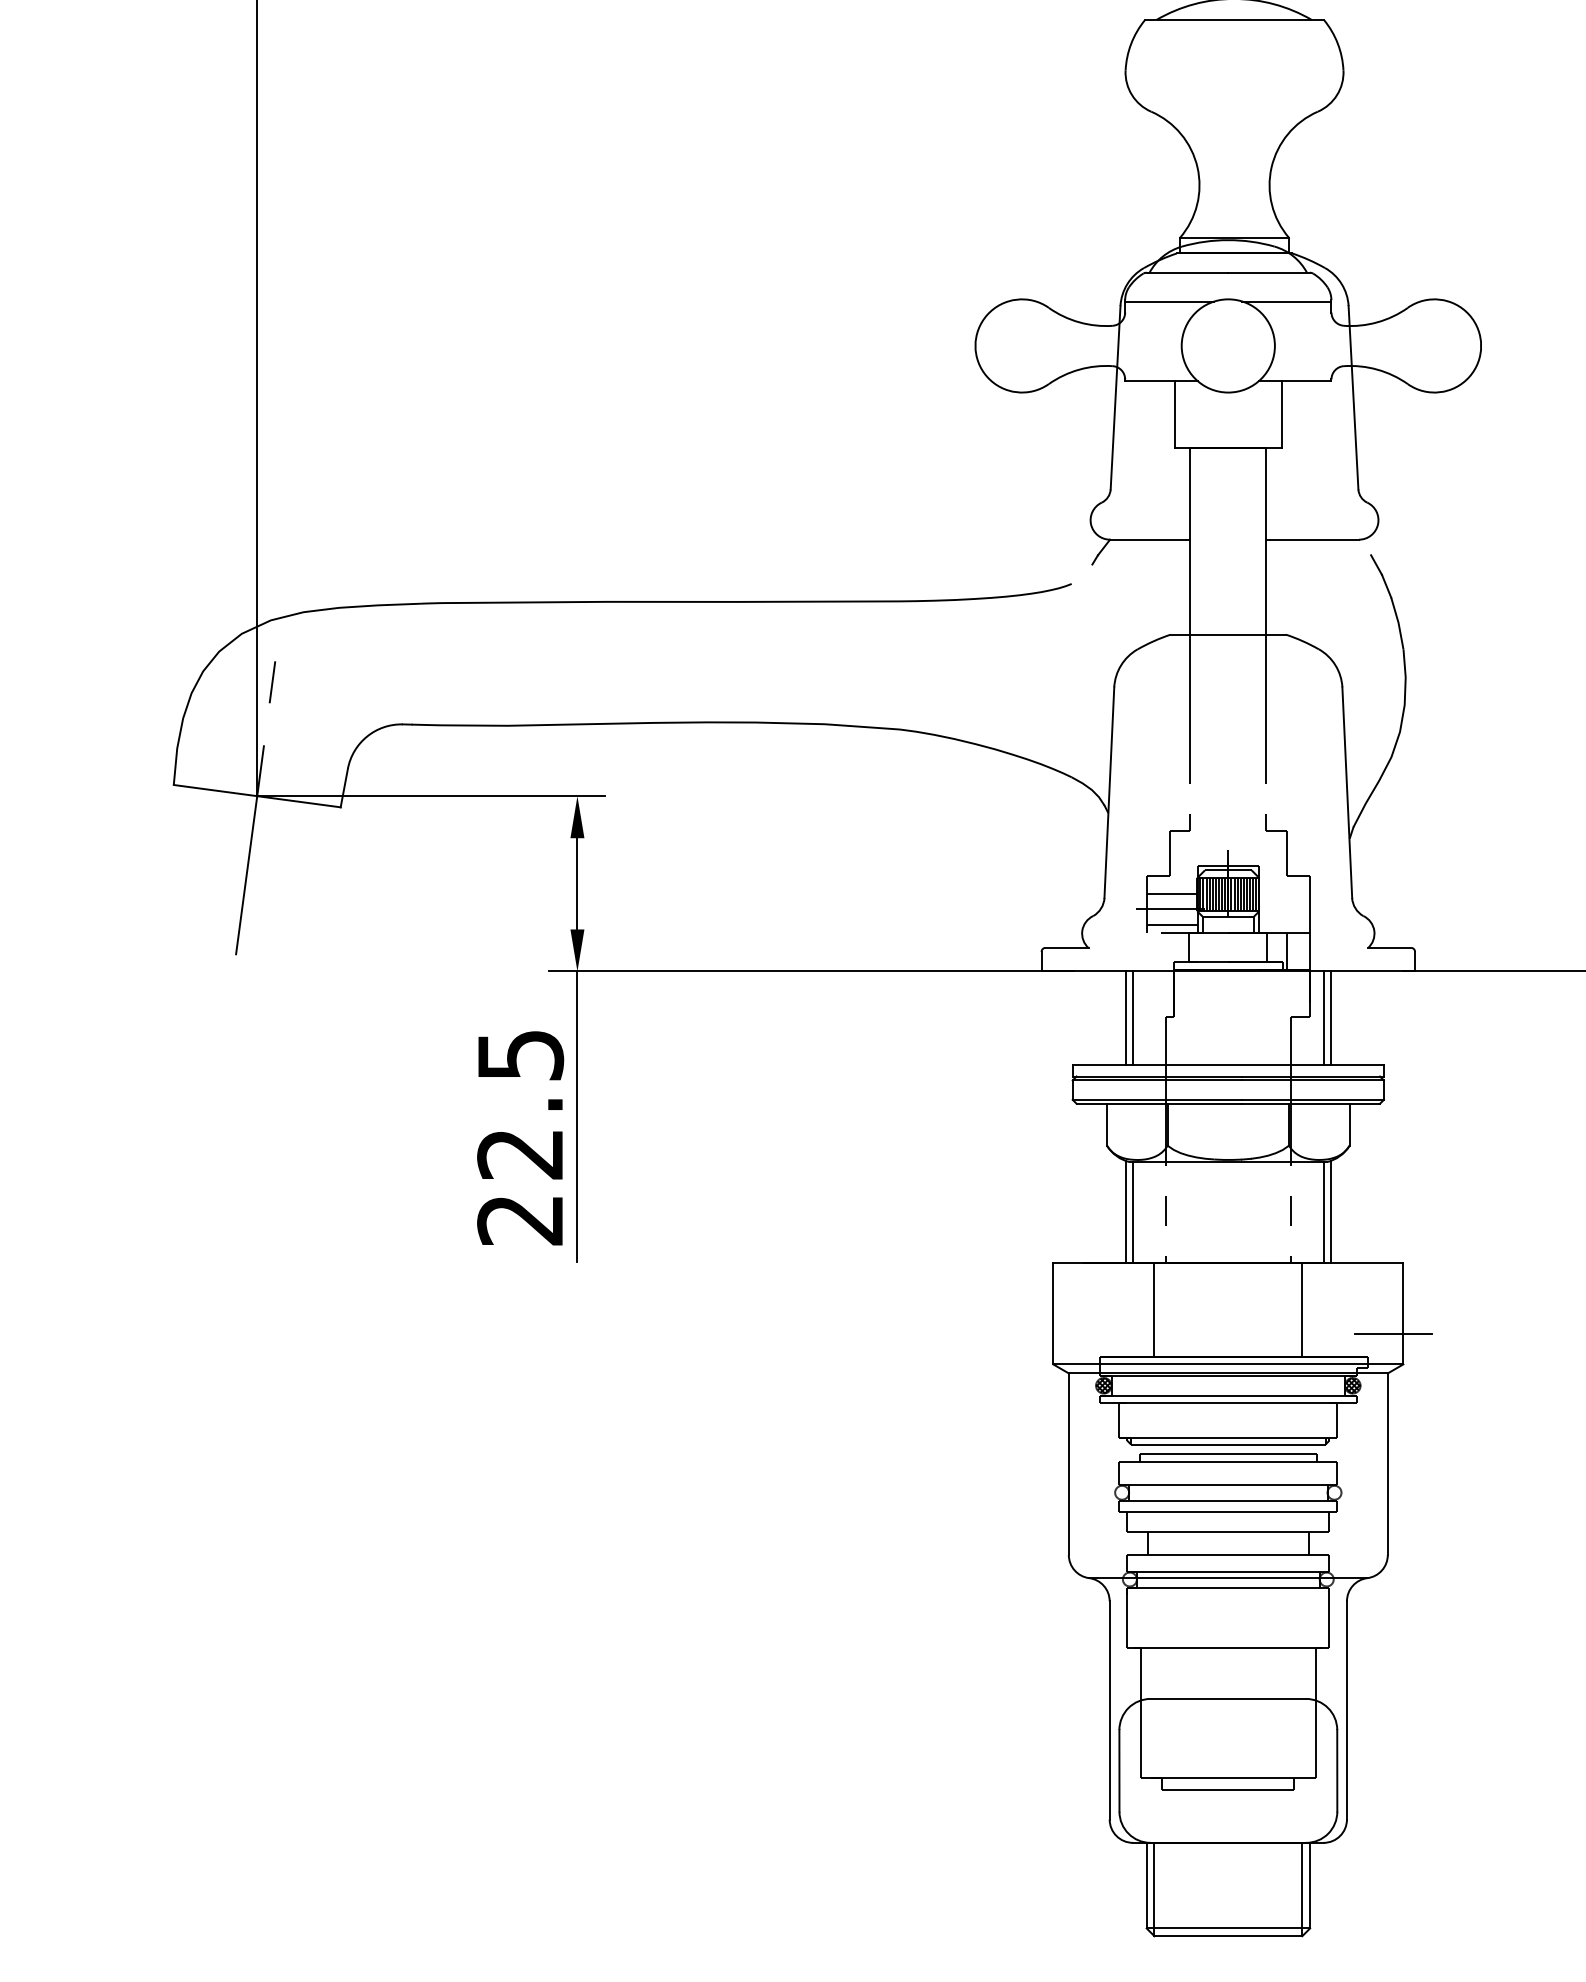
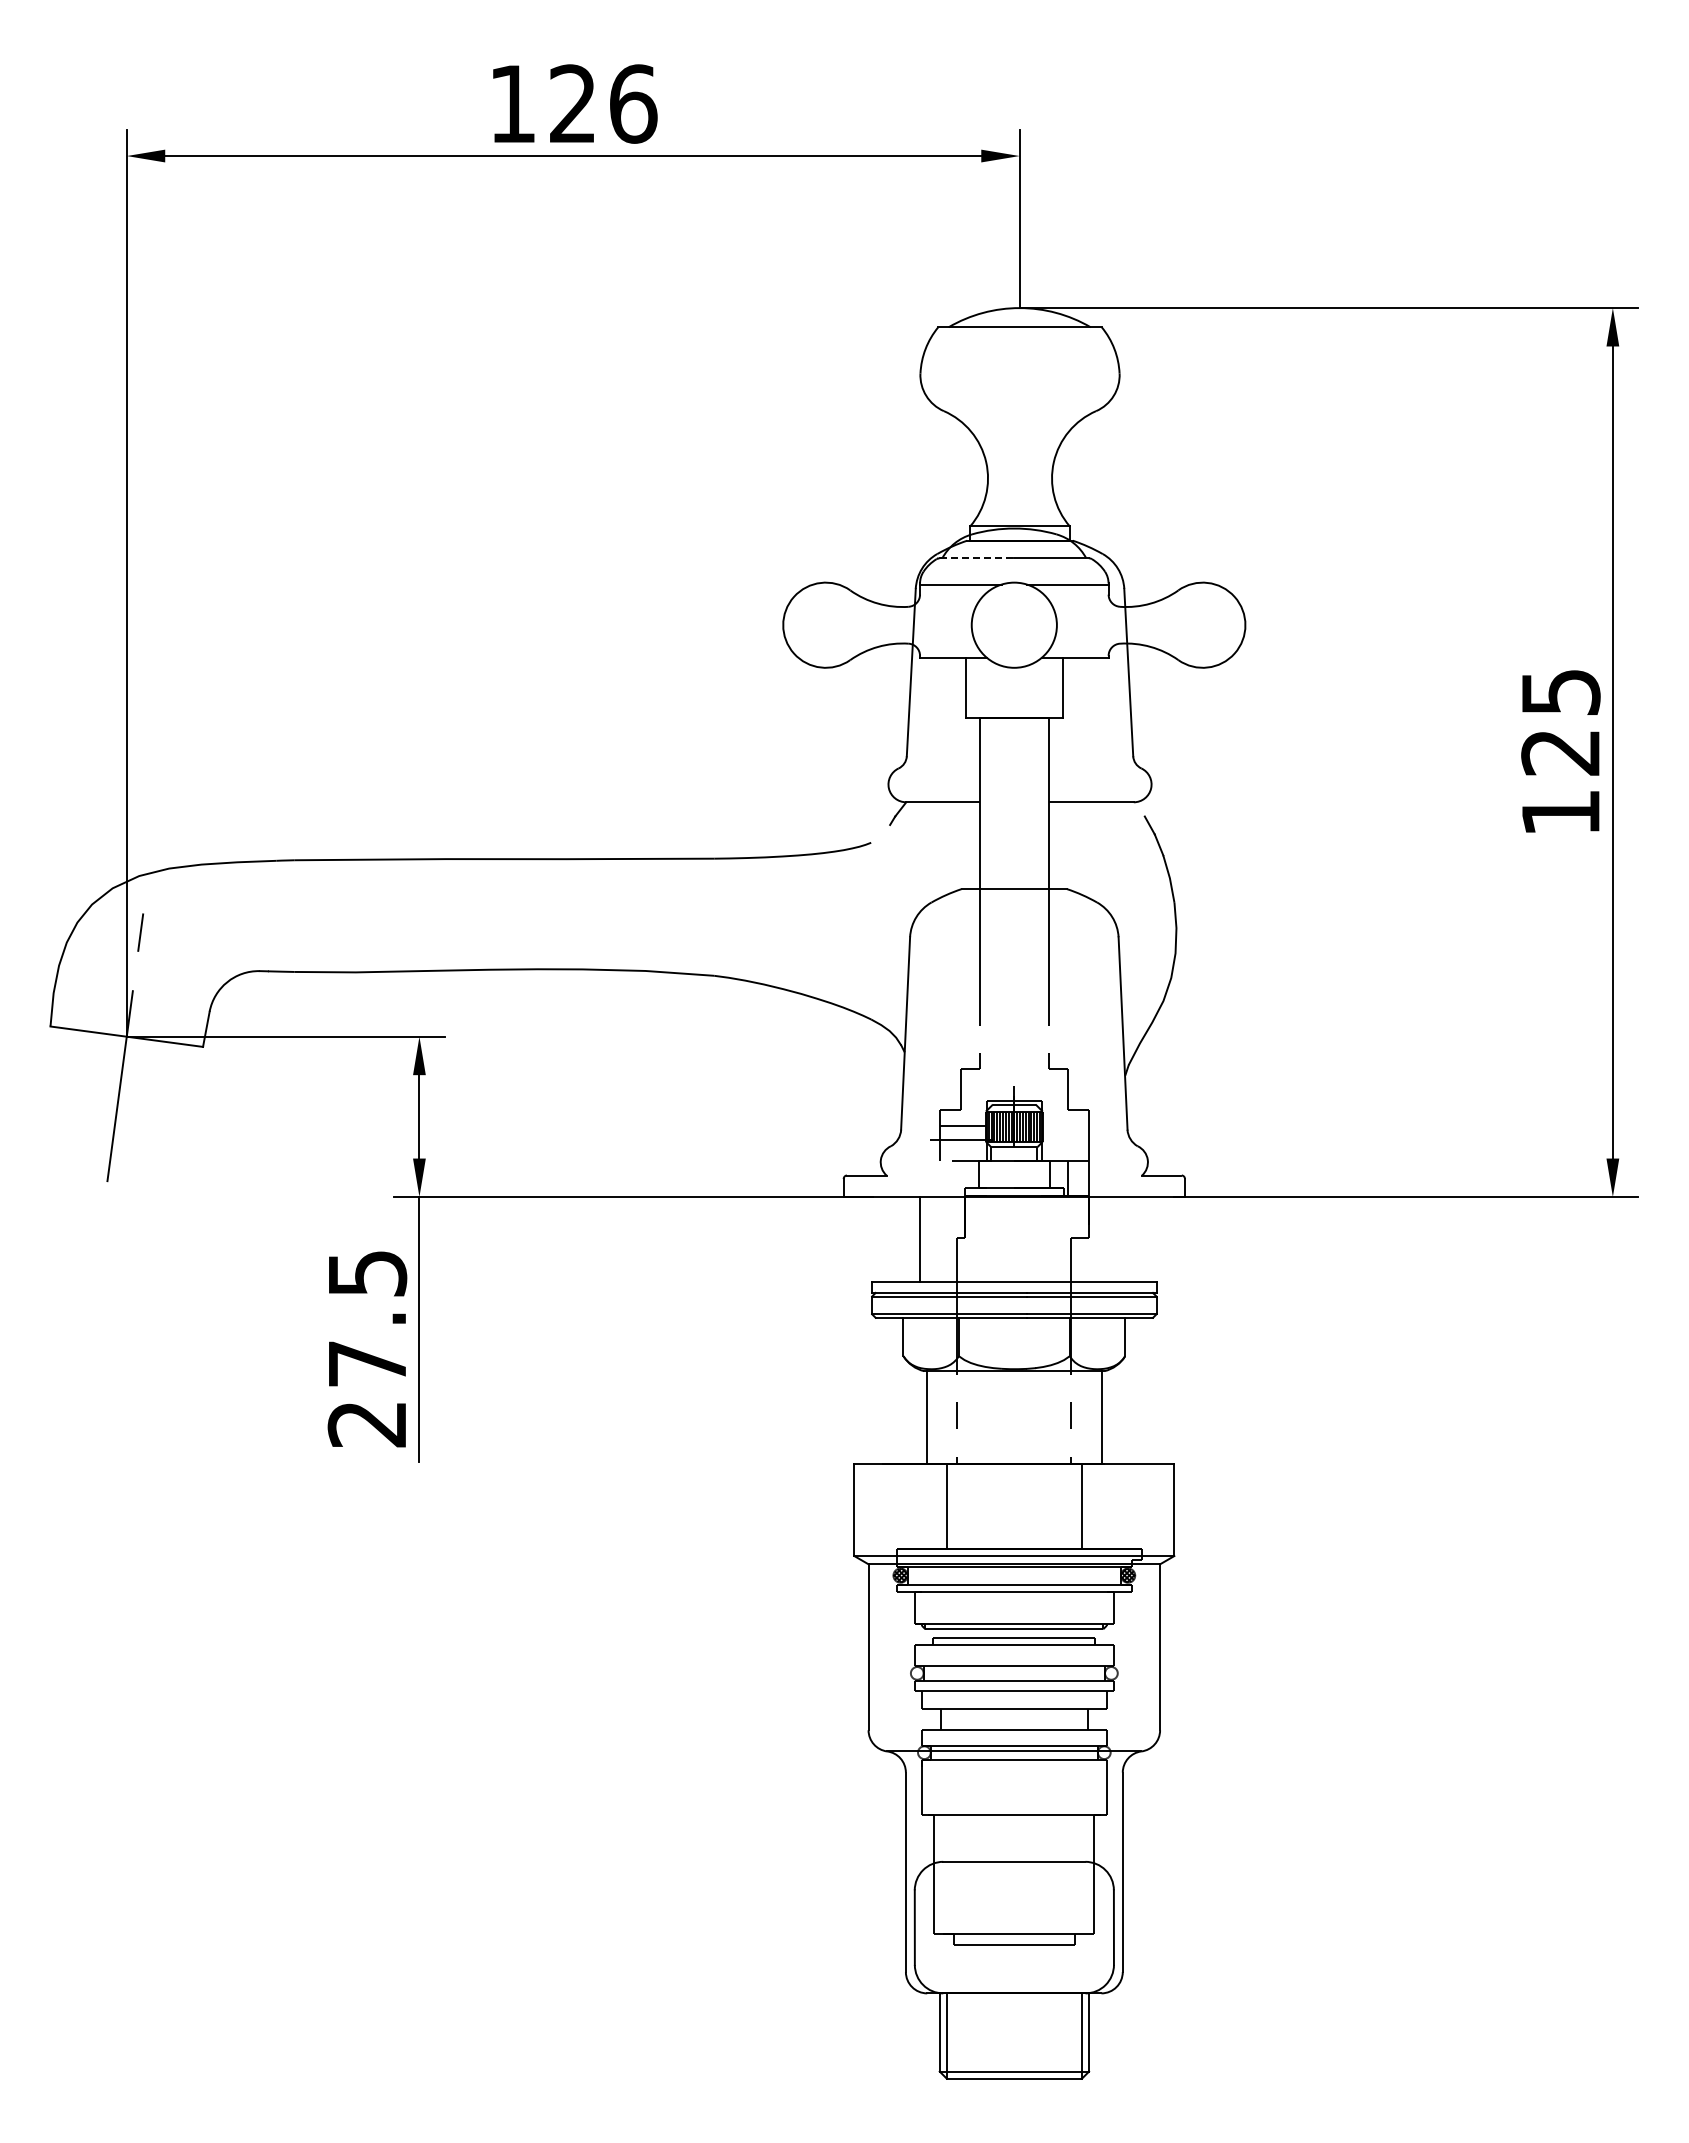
line: (1188, 272) -> (977, 558), solid -> dashed
line: (1171, 925) -> (962, 1154), removed
line: (1132, 1018) -> (926, 1239), removed
line: (1323, 1018) -> (1101, 1239), removed
line: (1331, 1018) -> (1108, 1239), removed
text: (519, 1154) -> (366, 1364), 22.5 -> 27.5
line: (1125, 1211) -> (920, 1416), removed
line: (1331, 1211) -> (1108, 1416), removed
line: (1392, 1333) -> (1164, 1527), removed

